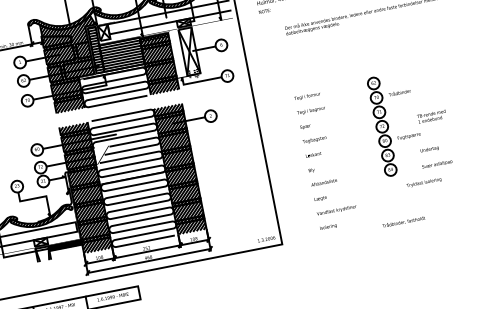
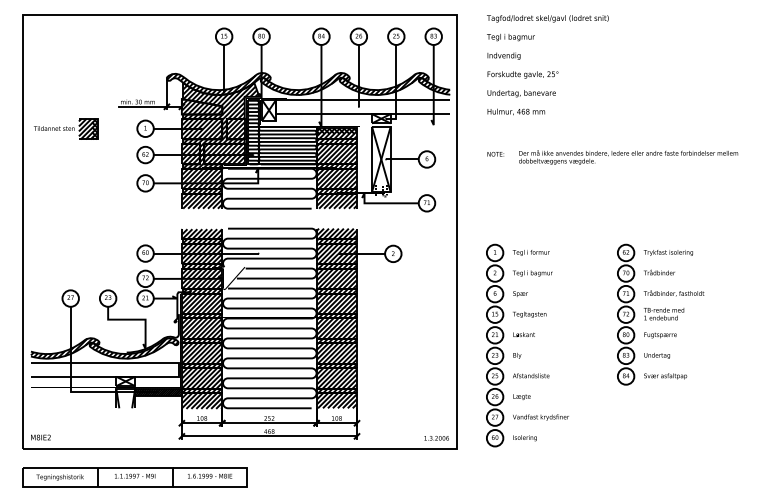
text: (264, 11) -> (495, 154), moved
text: (431, 116) -> (663, 313), moved
text: (429, 149) -> (657, 355), moved
text: (437, 164) -> (665, 376), moved
part: (295, 166) -> (495, 345), added
text: (423, 182) -> (667, 252), moved
text: (403, 222) -> (673, 293), moved

